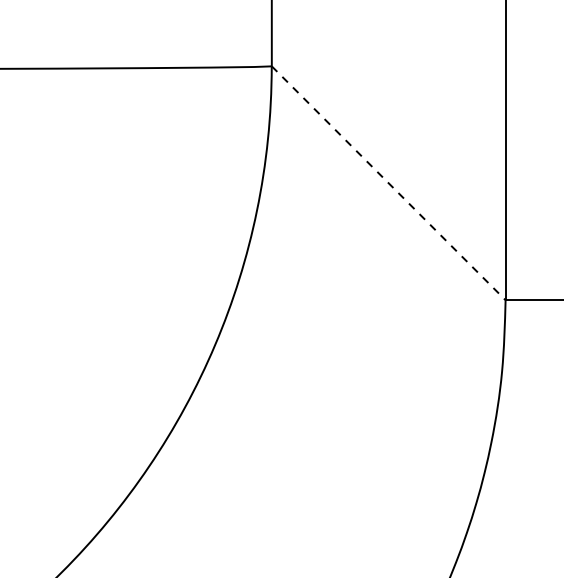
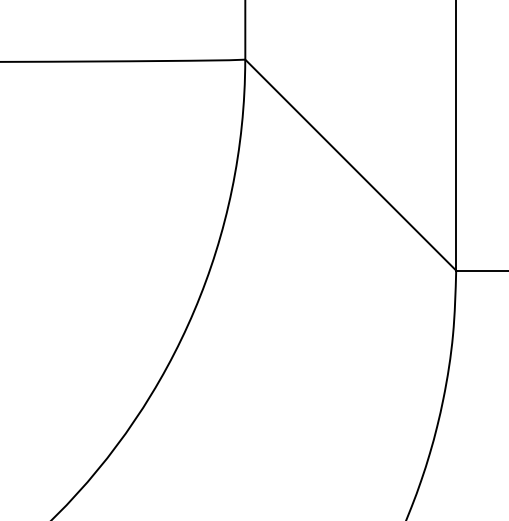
line: (389, 183) -> (351, 165), dashed -> solid

